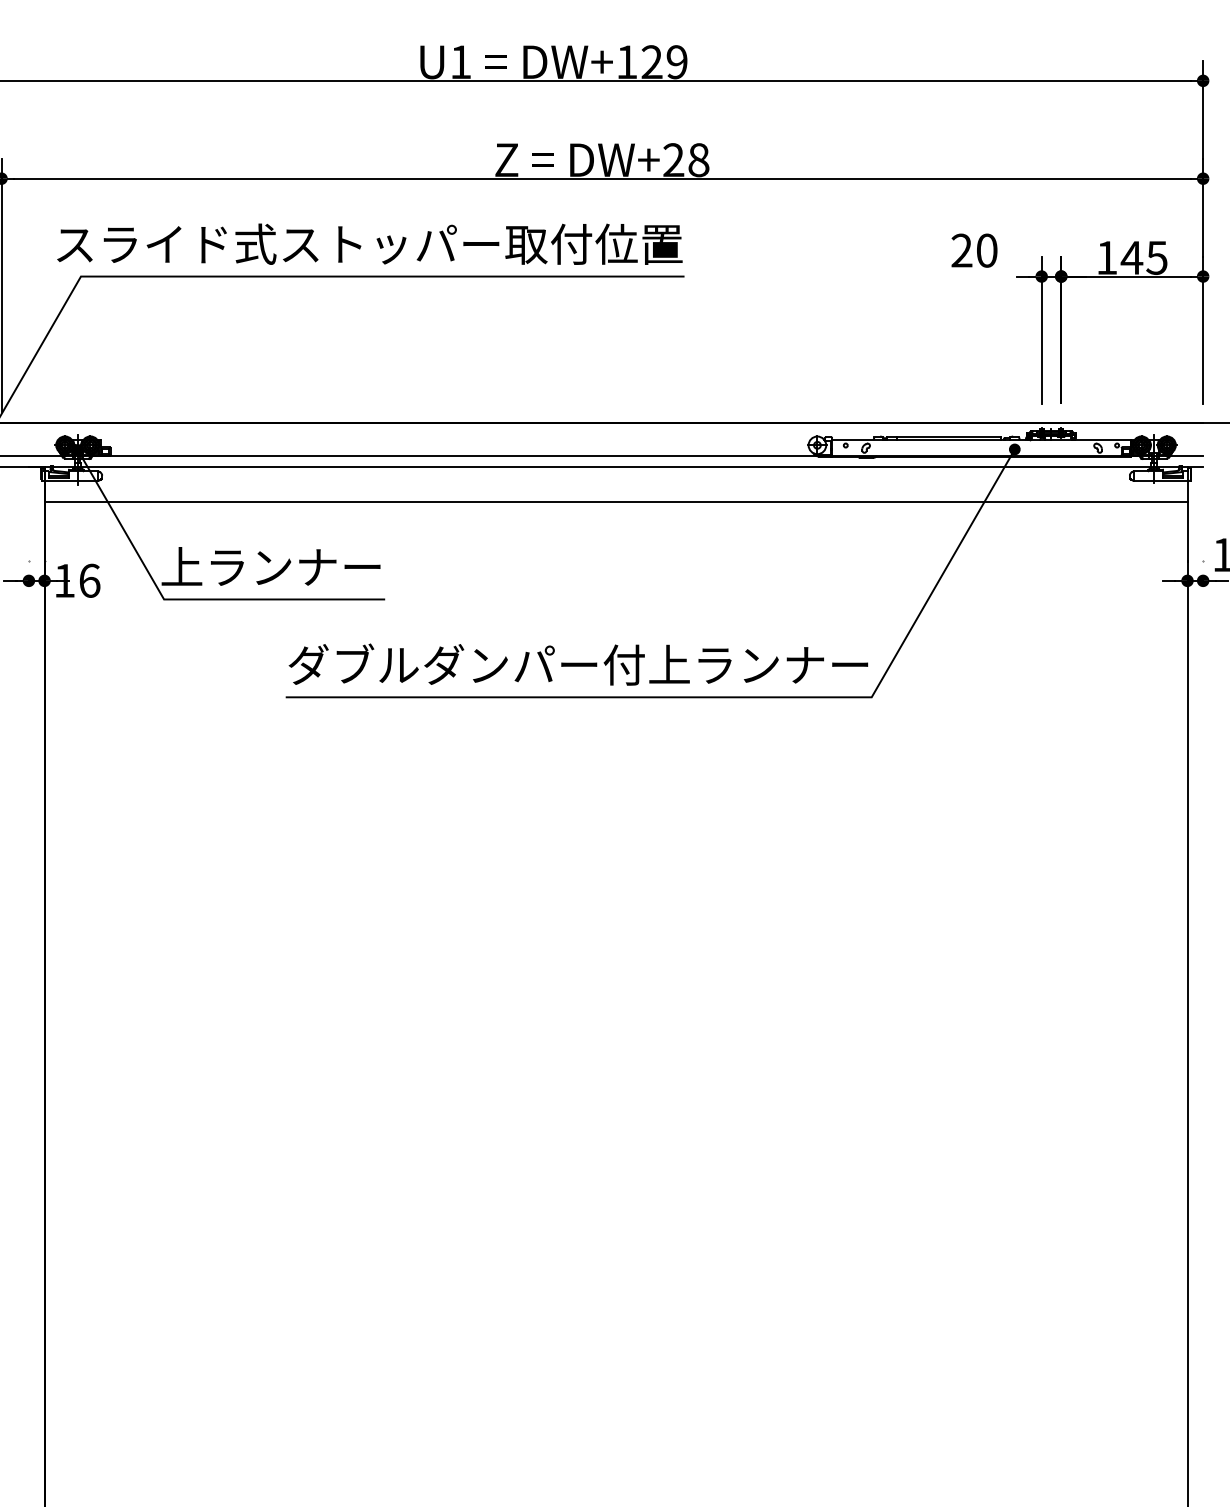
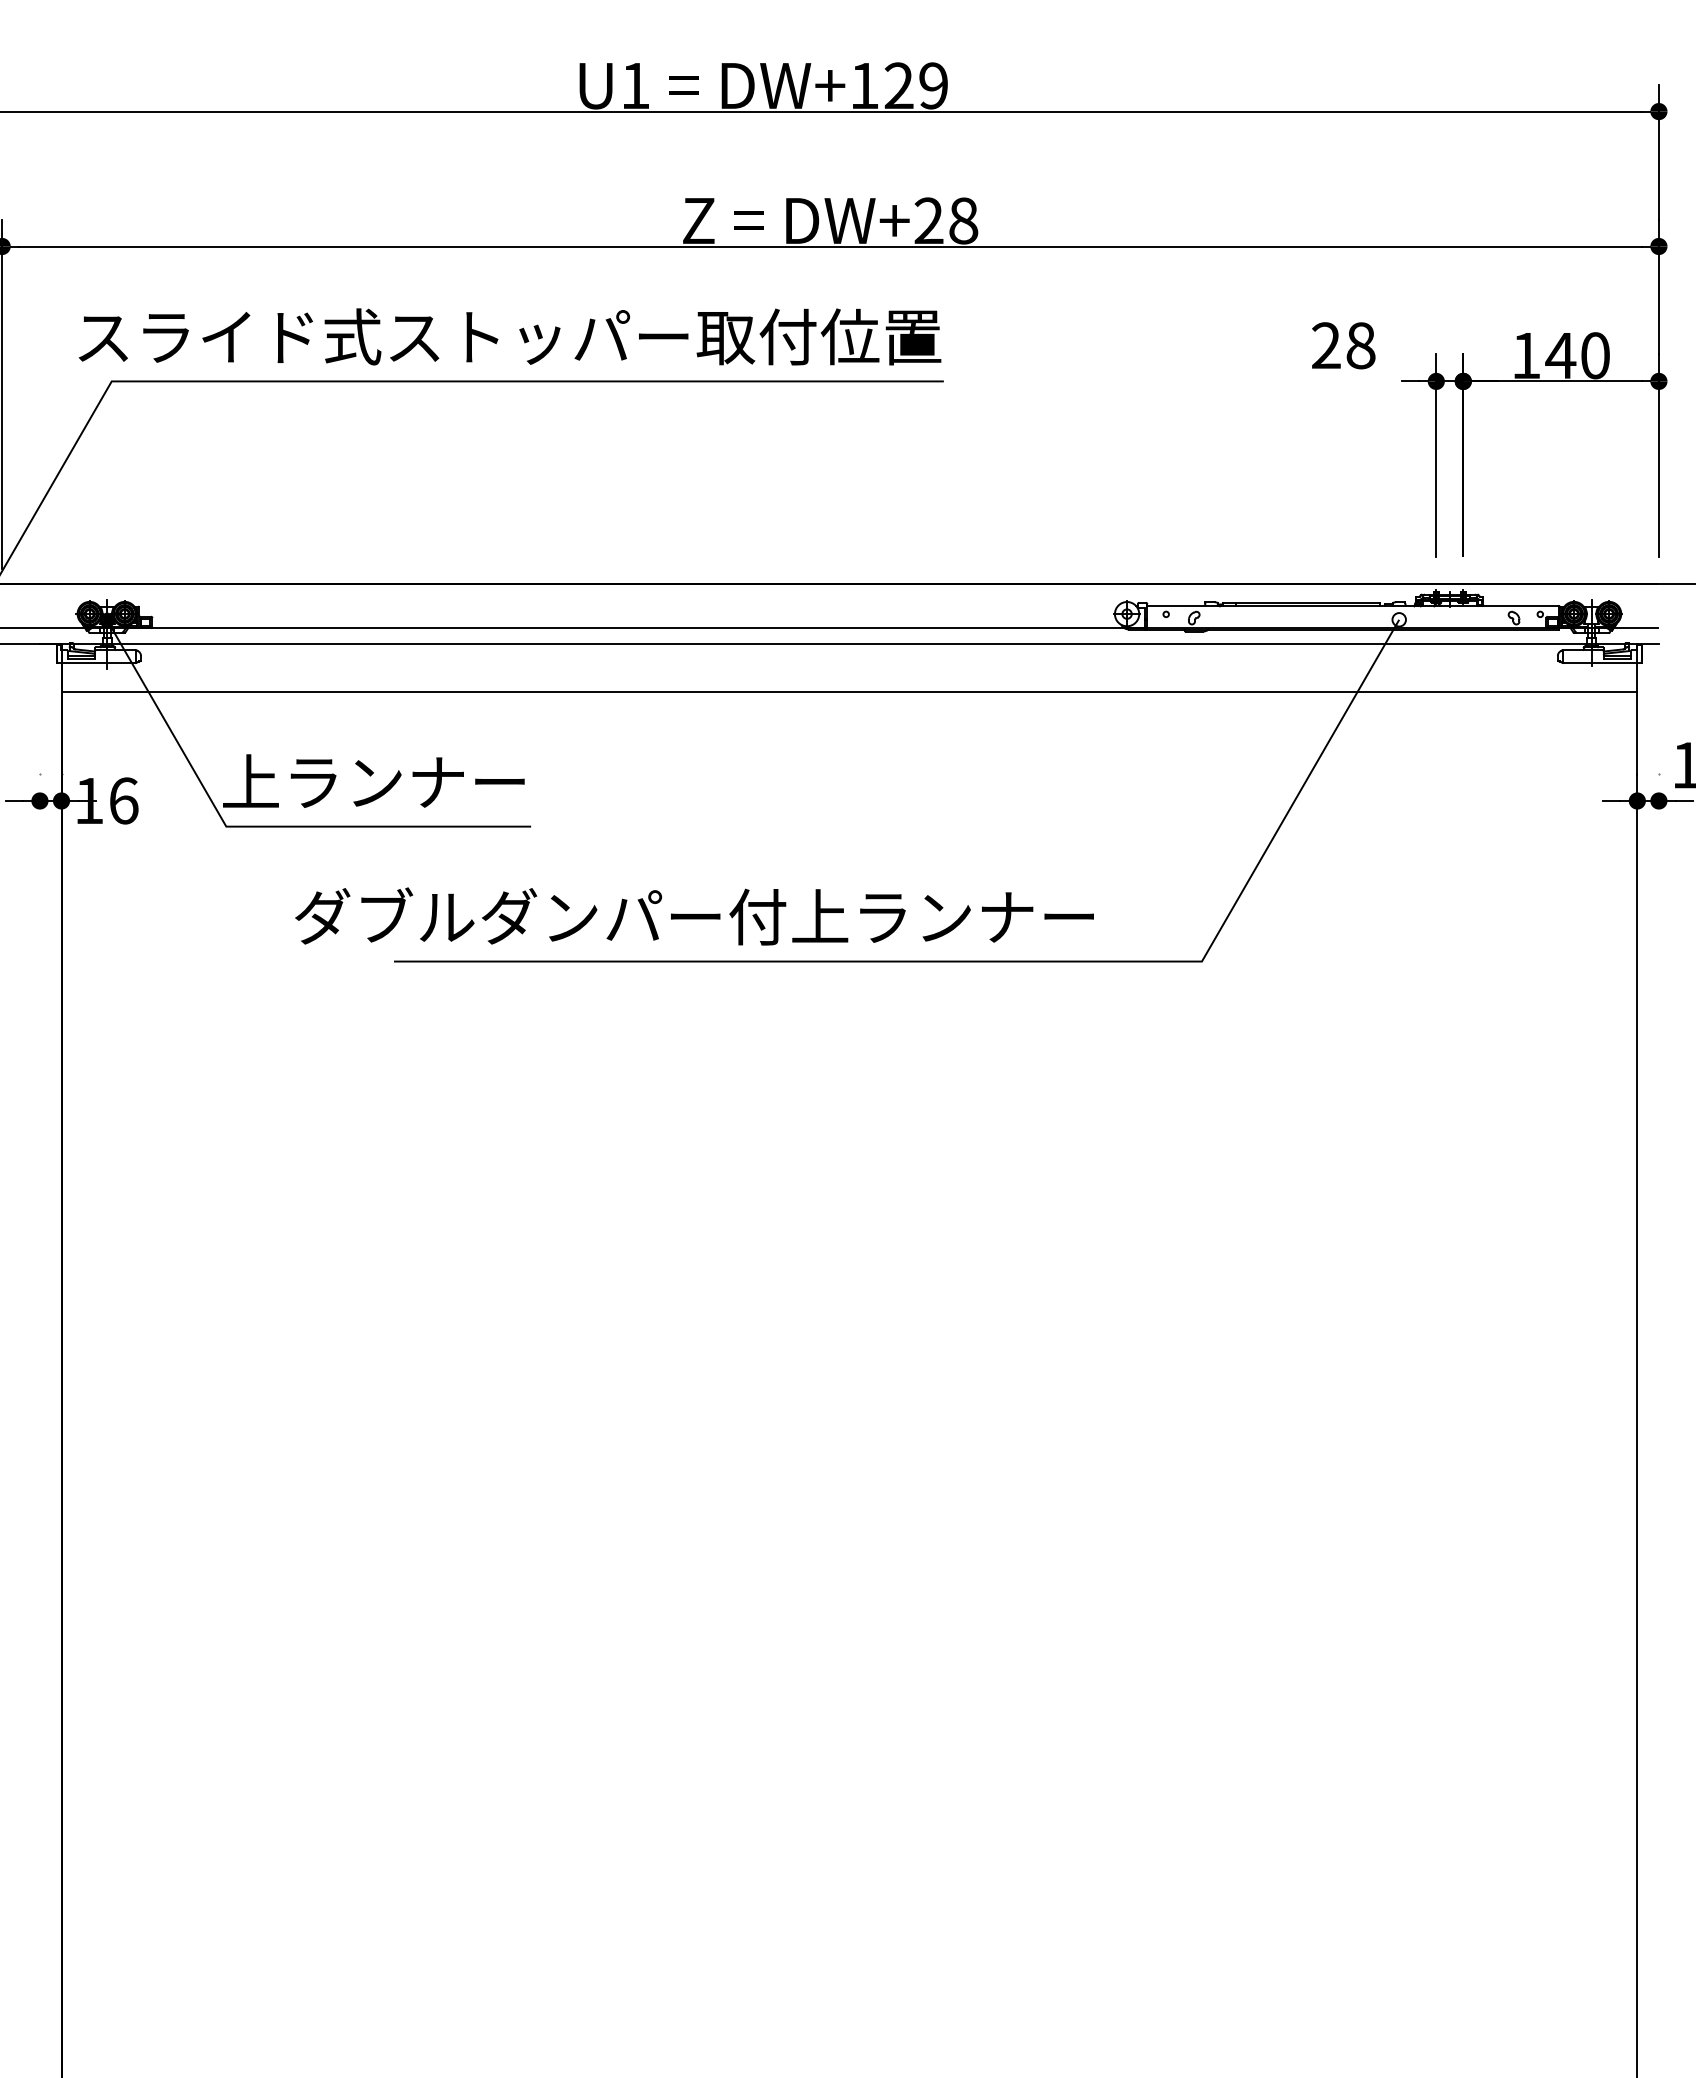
text: (986, 250) -> (1360, 345), 20 -> 28
text: (1156, 257) -> (1594, 355), 145 -> 140
fill: (1014, 449) -> (1398, 619), removed
text: (578, 664) -> (694, 916), moved

